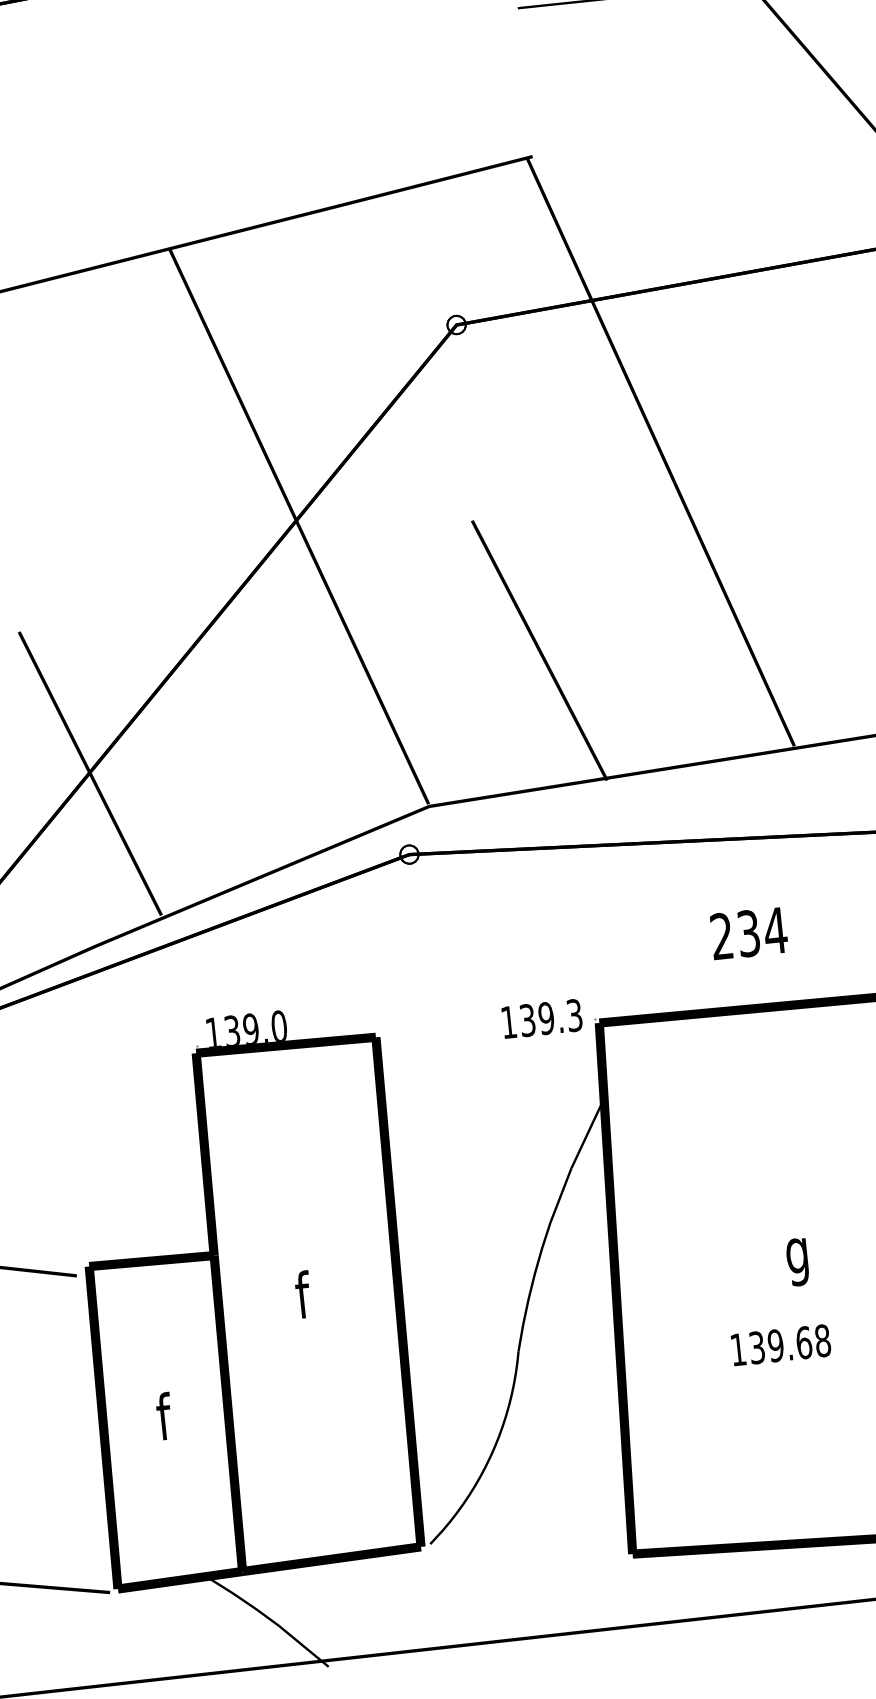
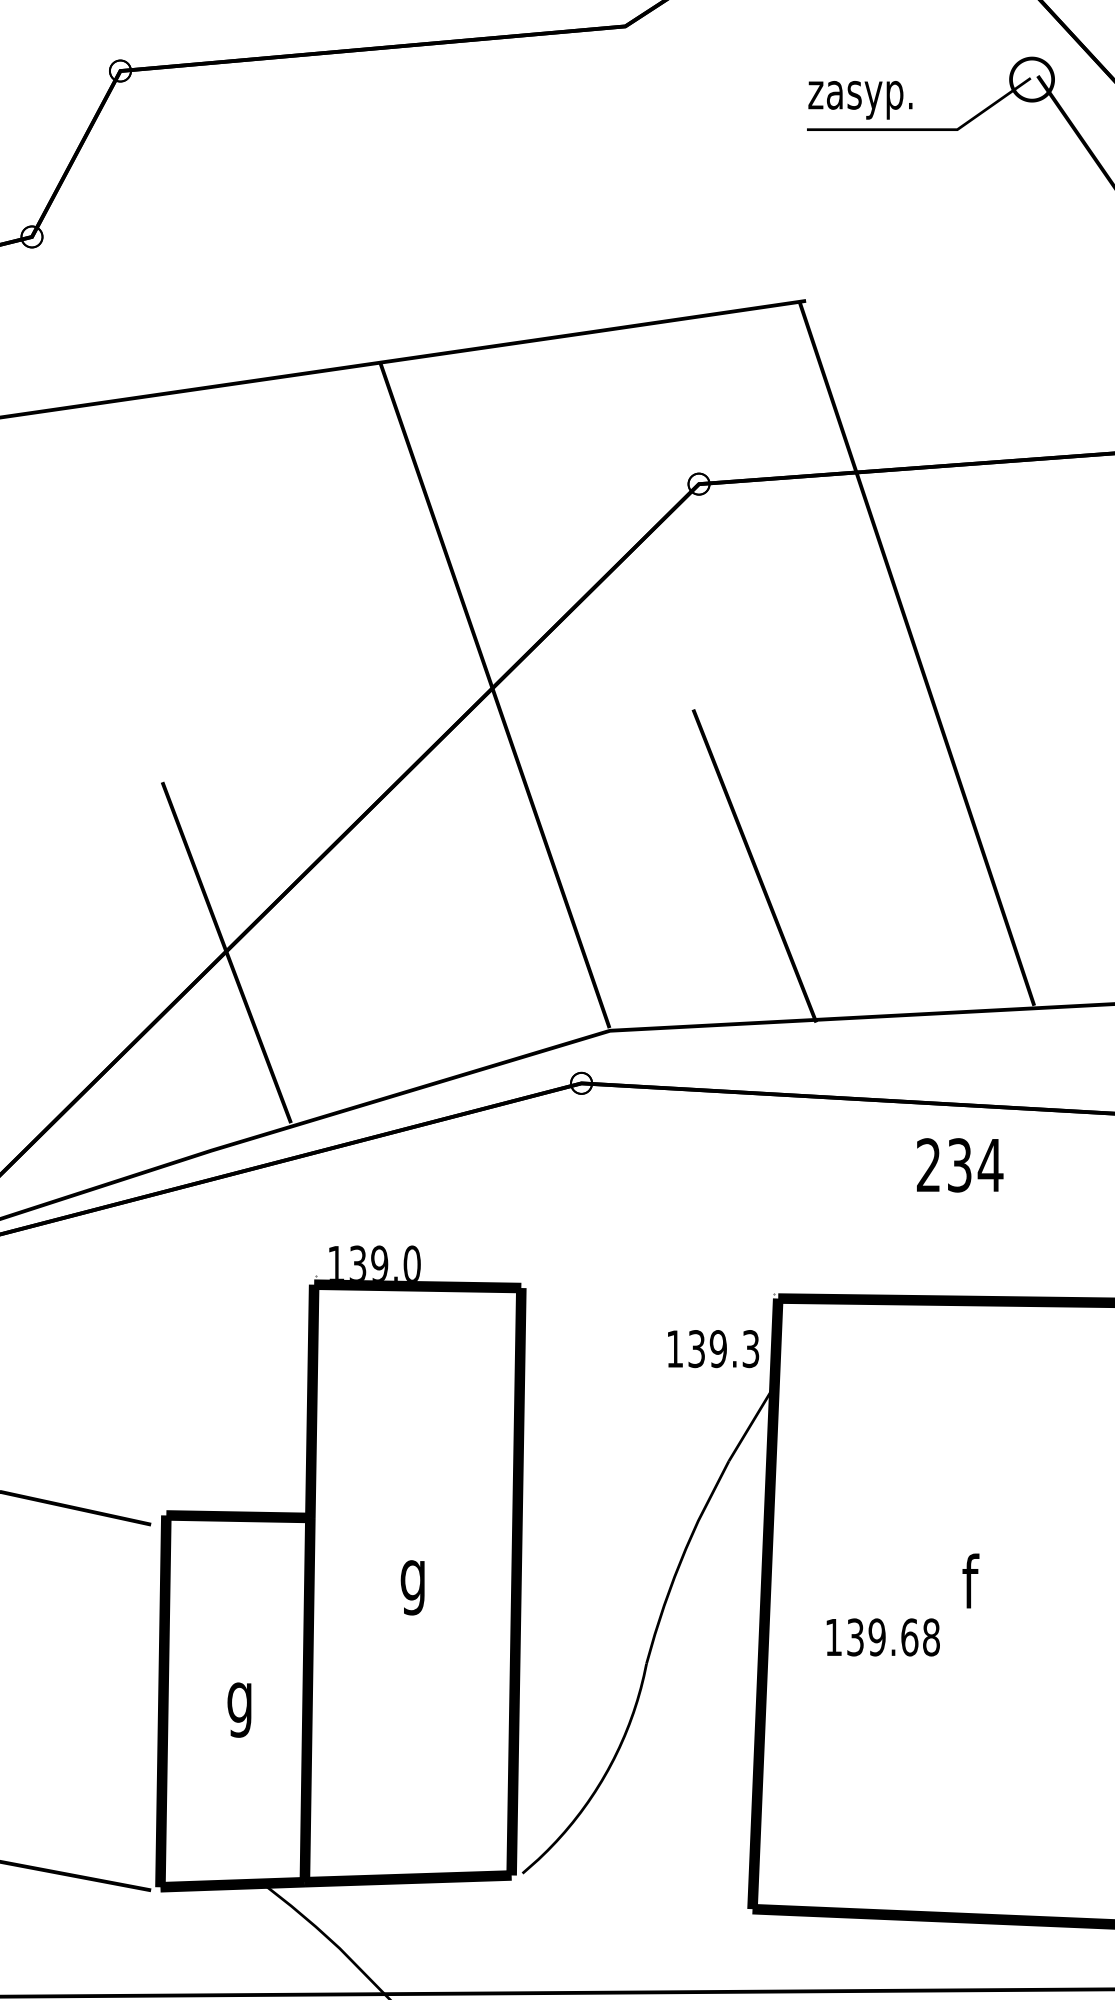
text: (749, 933) -> (960, 1165), moved
text: (542, 1019) -> (713, 1349), moved
text: (795, 1256) -> (974, 1588), g -> f
text: (307, 1300) -> (411, 1580), f -> g
text: (780, 1345) -> (882, 1637), moved
text: (168, 1421) -> (238, 1702), f -> g

